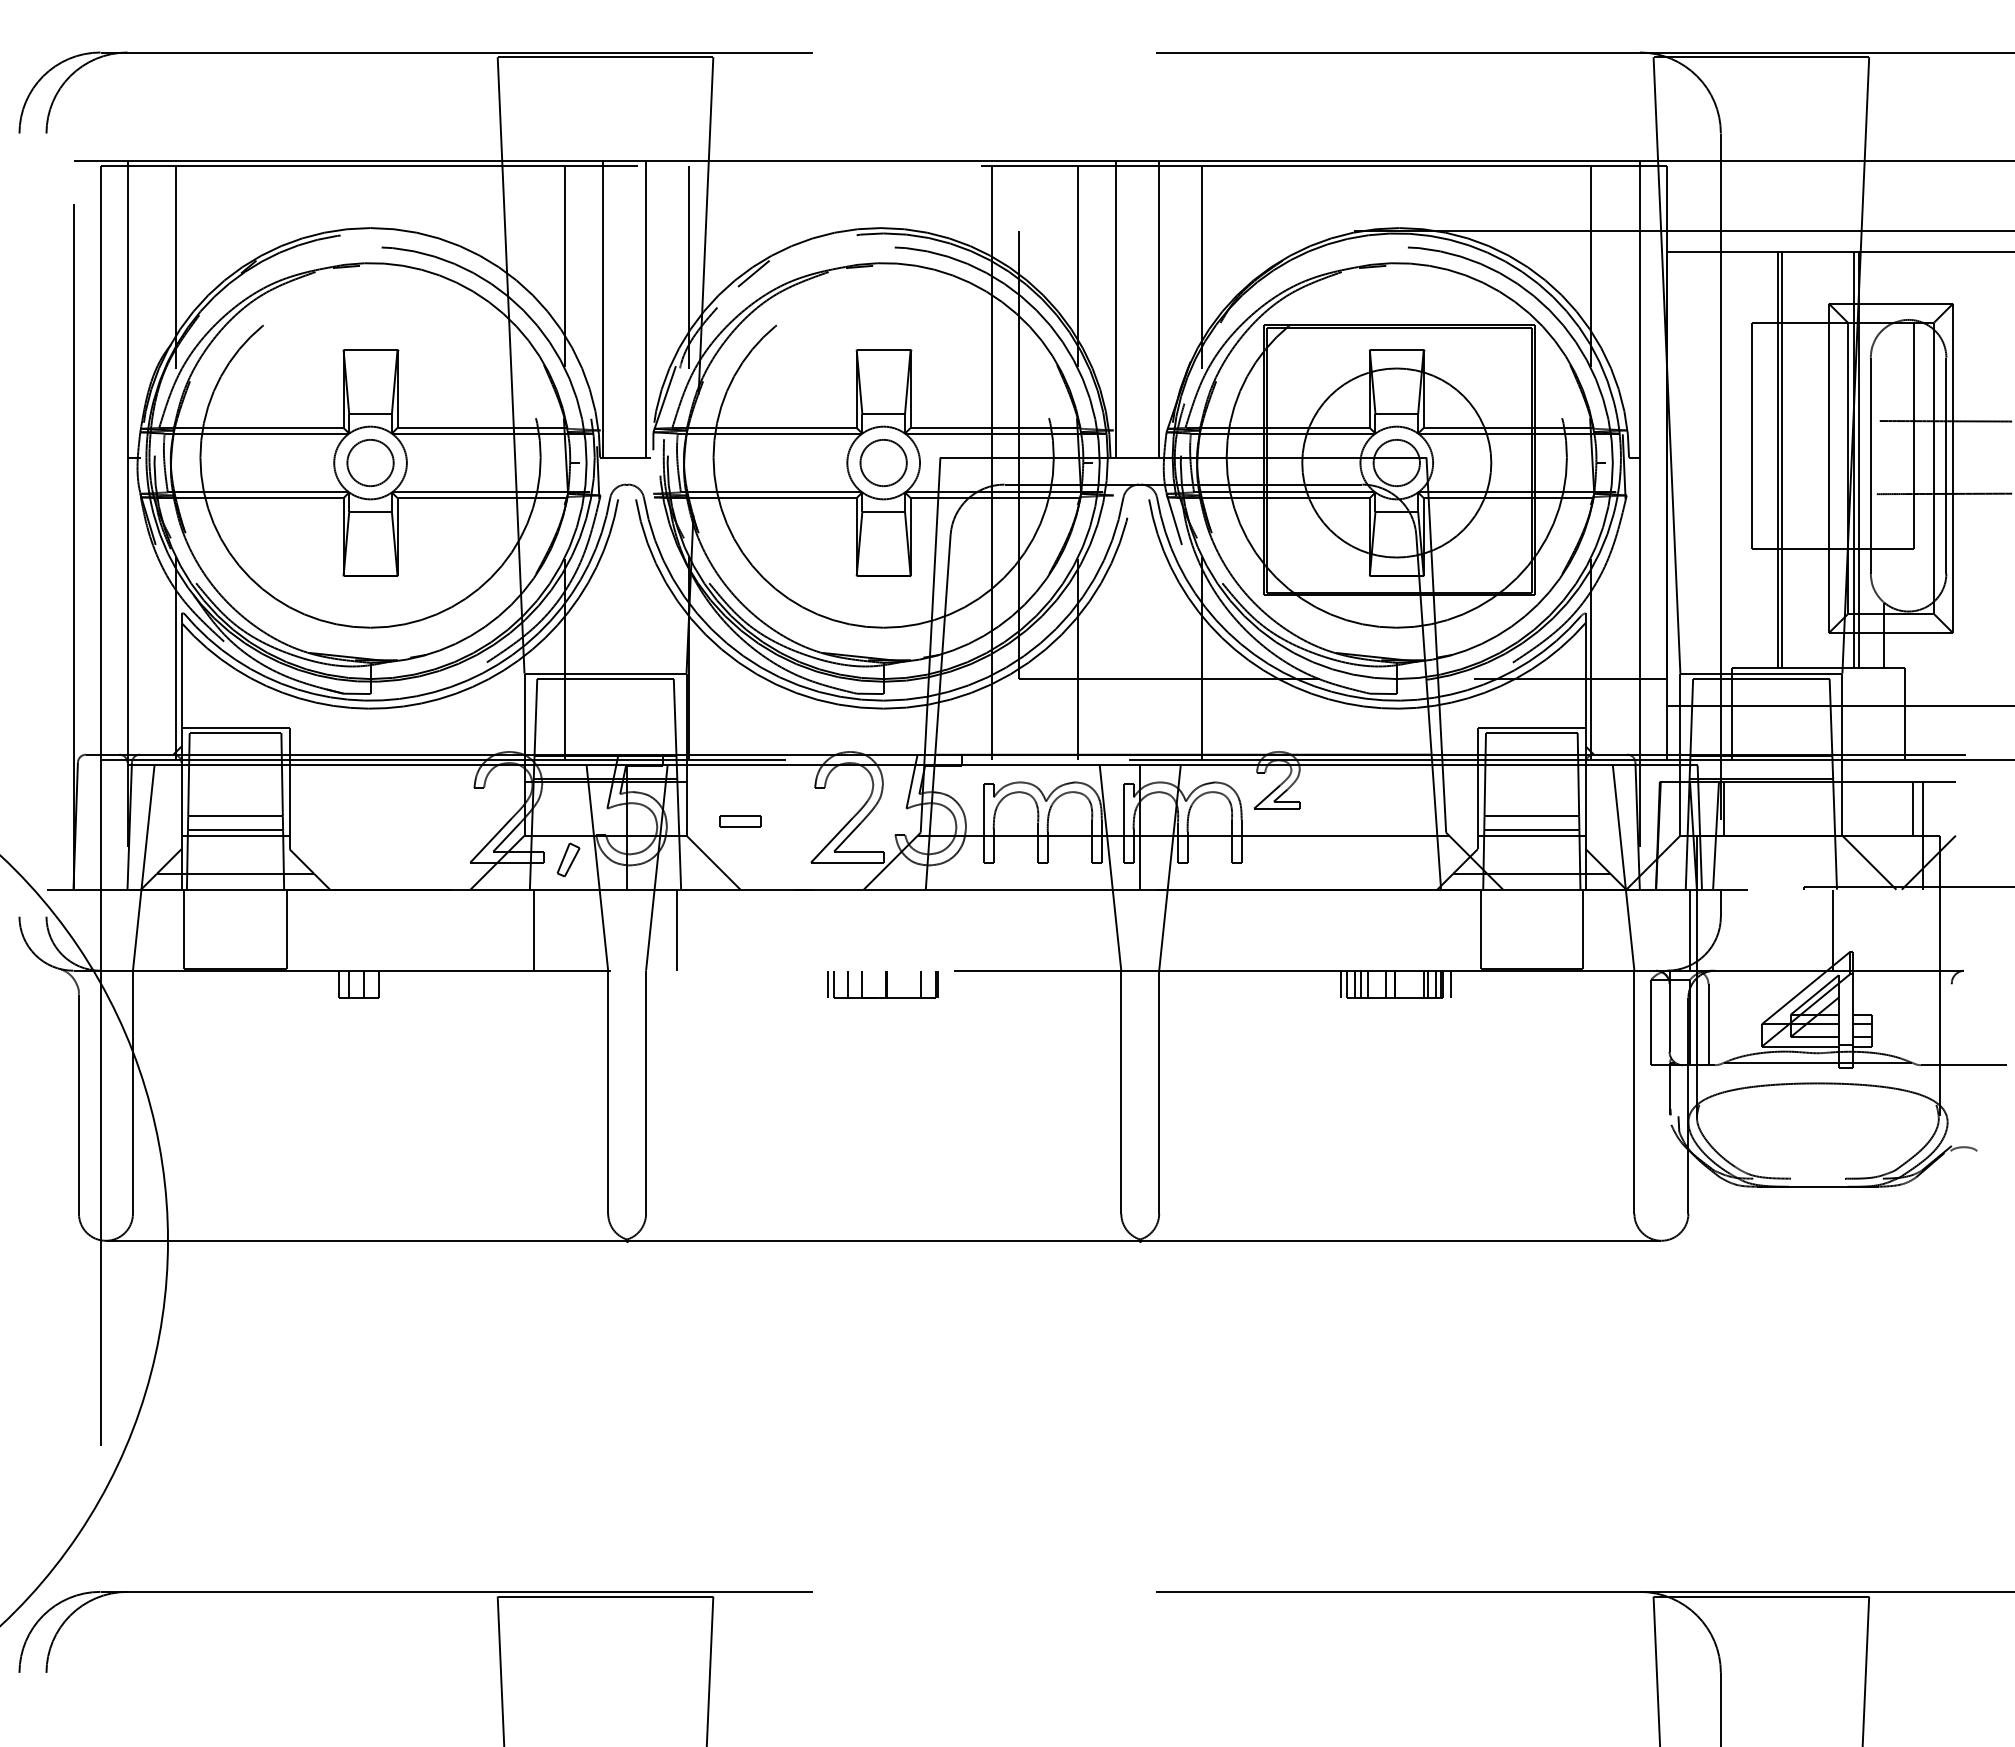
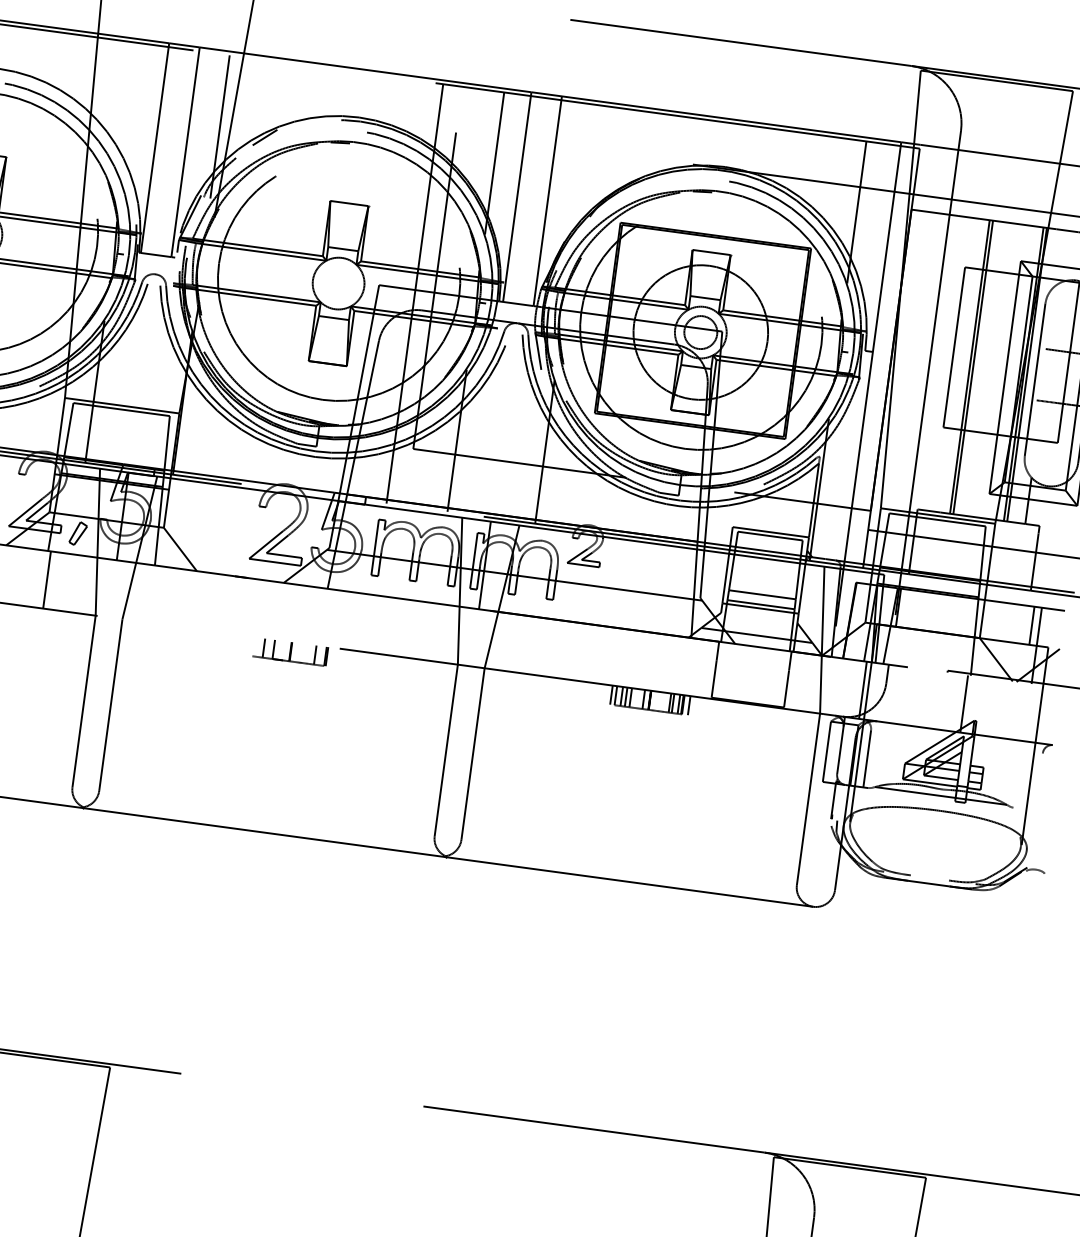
line: (565, 266) -> (132, 114), removed
line: (1202, 266) -> (582, 175), removed
circle: (883, 463) -> (338, 283), removed
part: (740, 821) -> (203, 522), removed
line: (677, 929) -> (148, 593), removed
line: (827, 983) -> (249, 645), removed
line: (833, 983) -> (253, 646), removed
line: (1963, 1065) -> (1043, 811), removed

